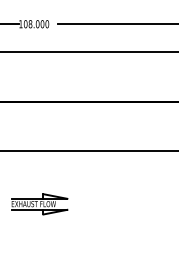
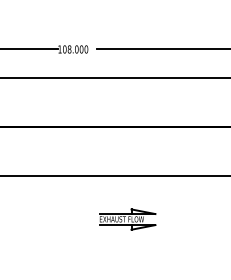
part: (39, 204) -> (127, 219), moved

